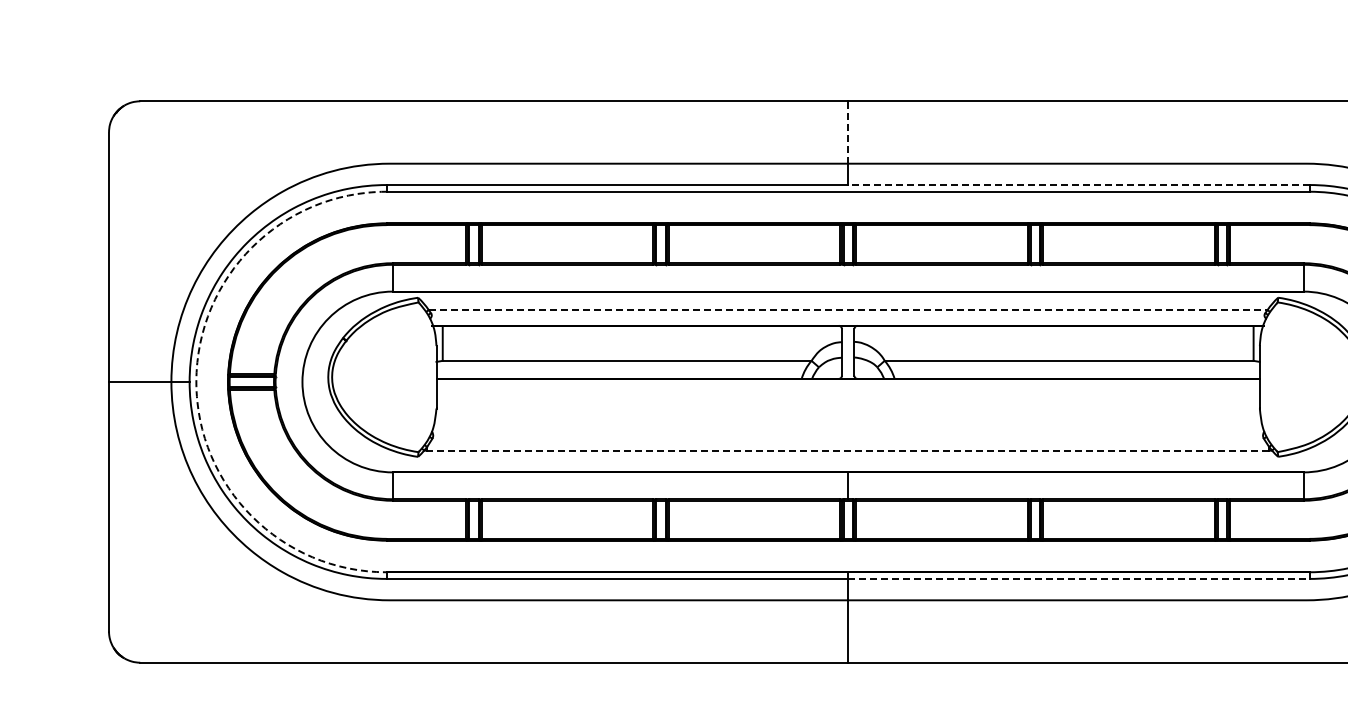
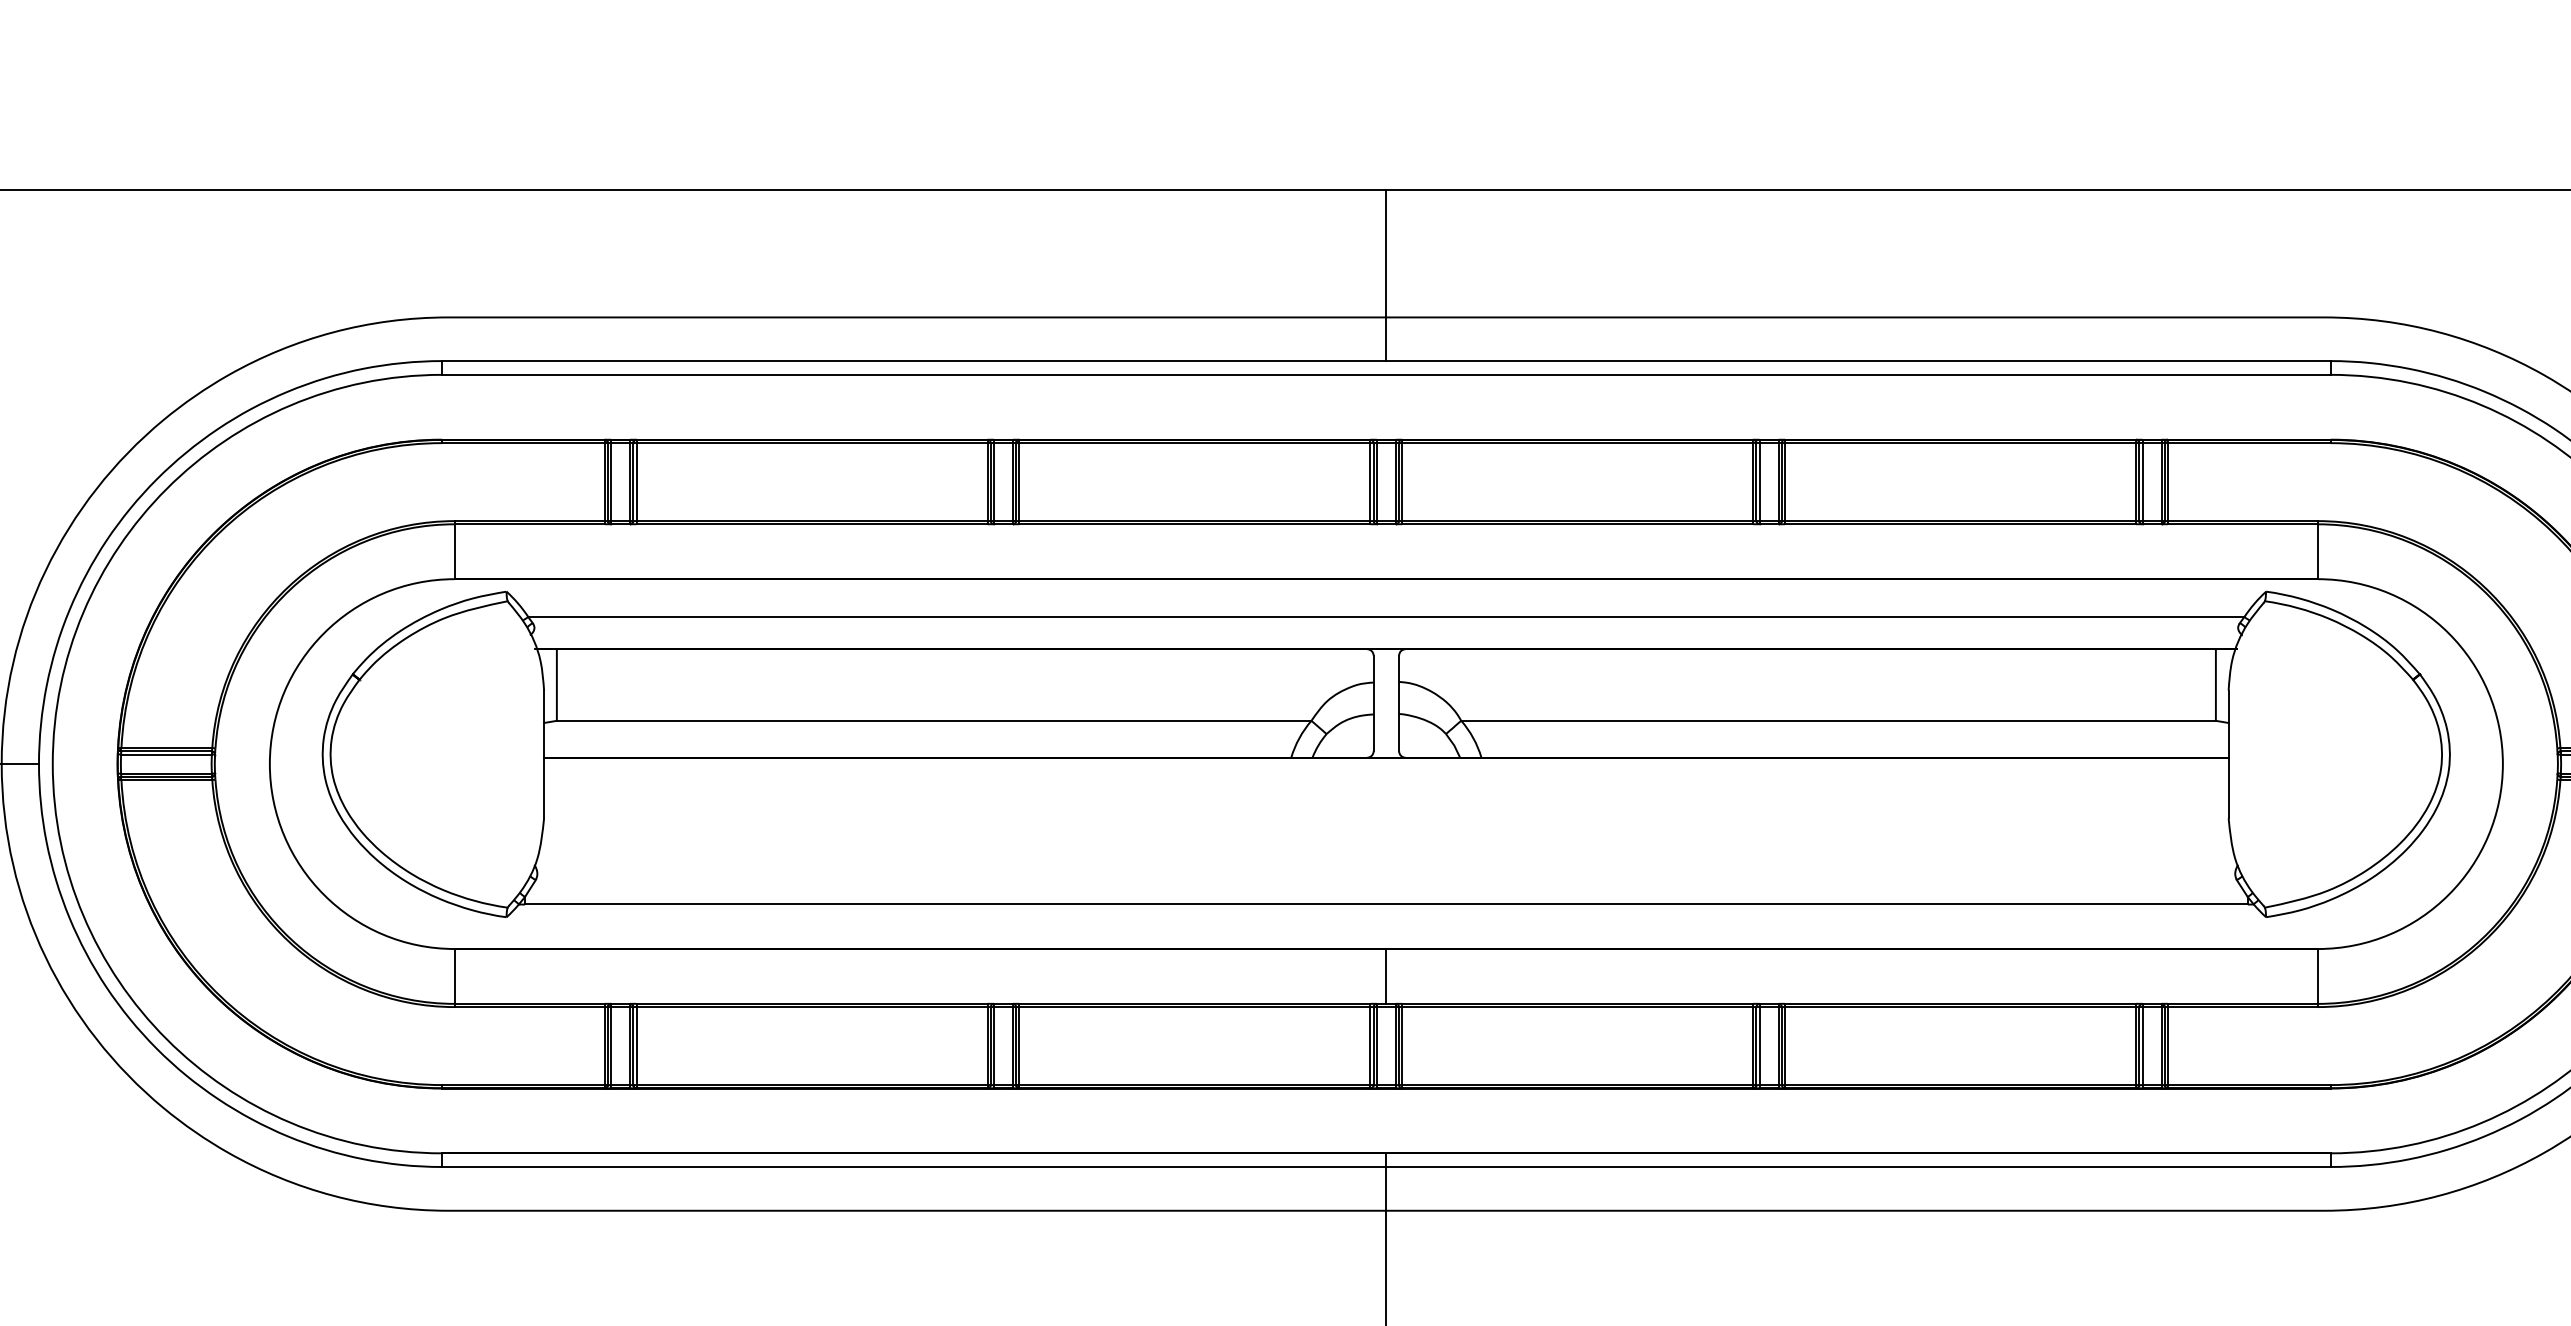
line: (848, 132) -> (1387, 253), dashed -> solid
line: (1078, 185) -> (1857, 362), dashed -> solid
line: (848, 310) -> (1387, 617), dashed -> solid
arc: (196, 382) -> (53, 765), dashed -> solid
line: (847, 450) -> (1384, 904), dashed -> solid
line: (1078, 578) -> (1857, 1166), dashed -> solid

